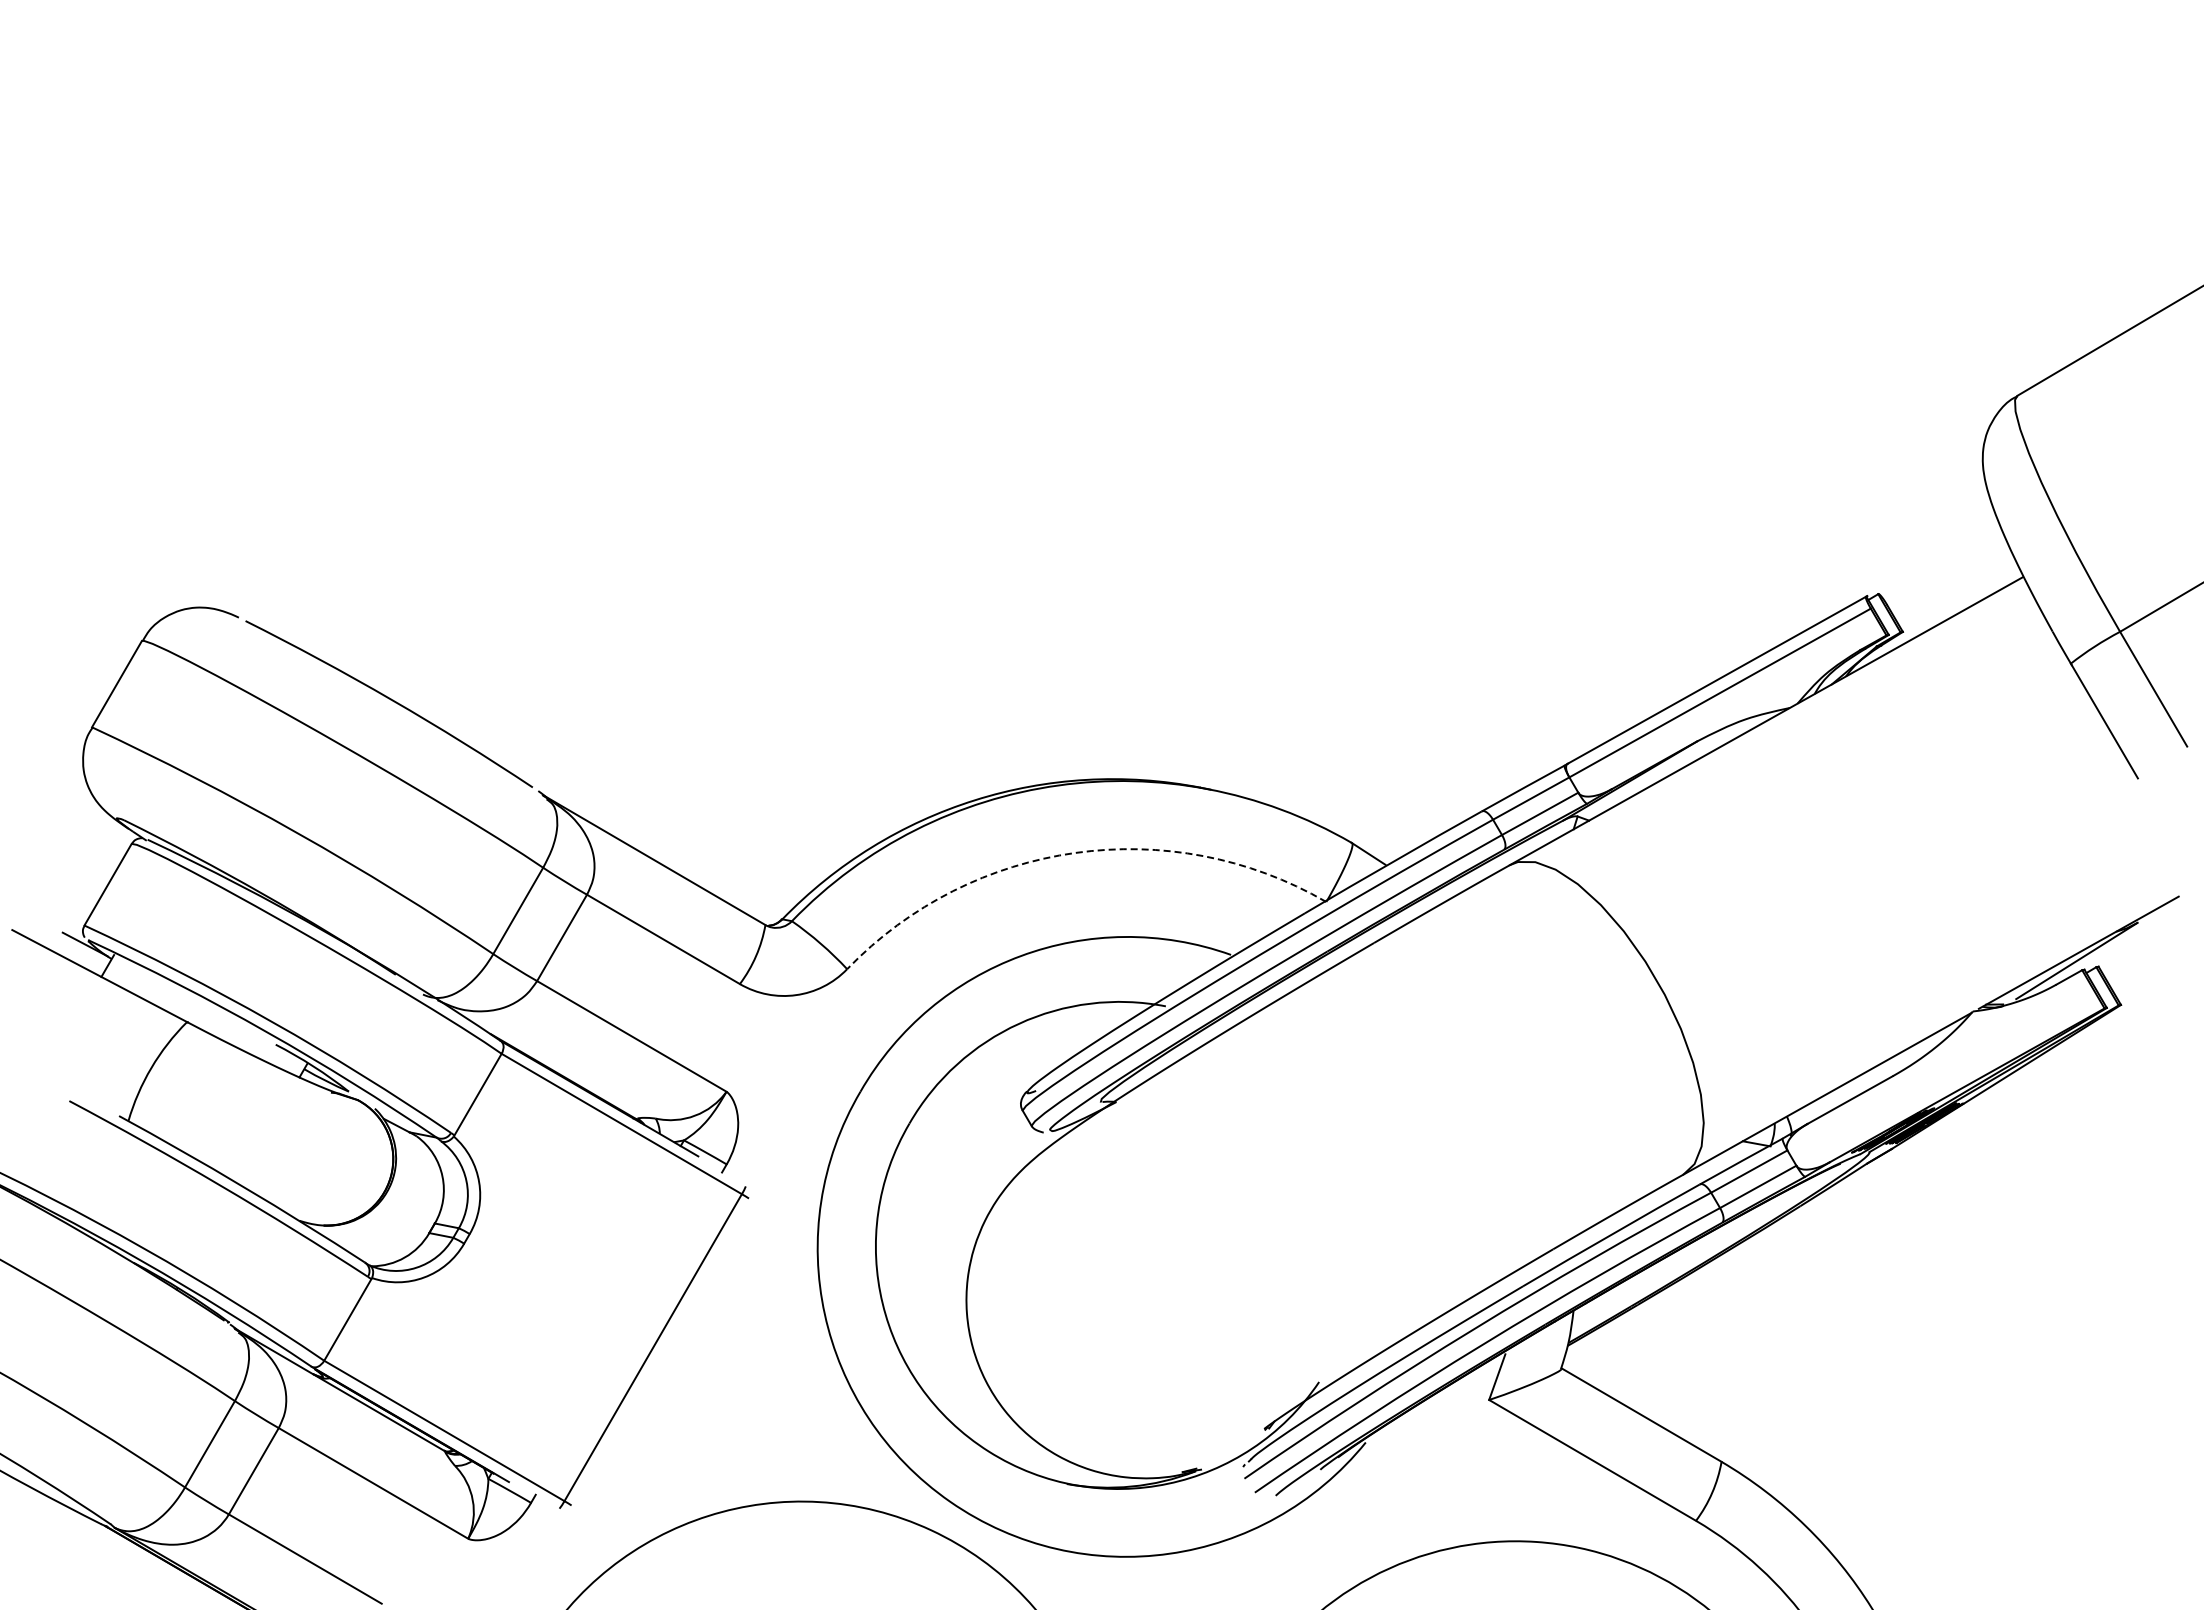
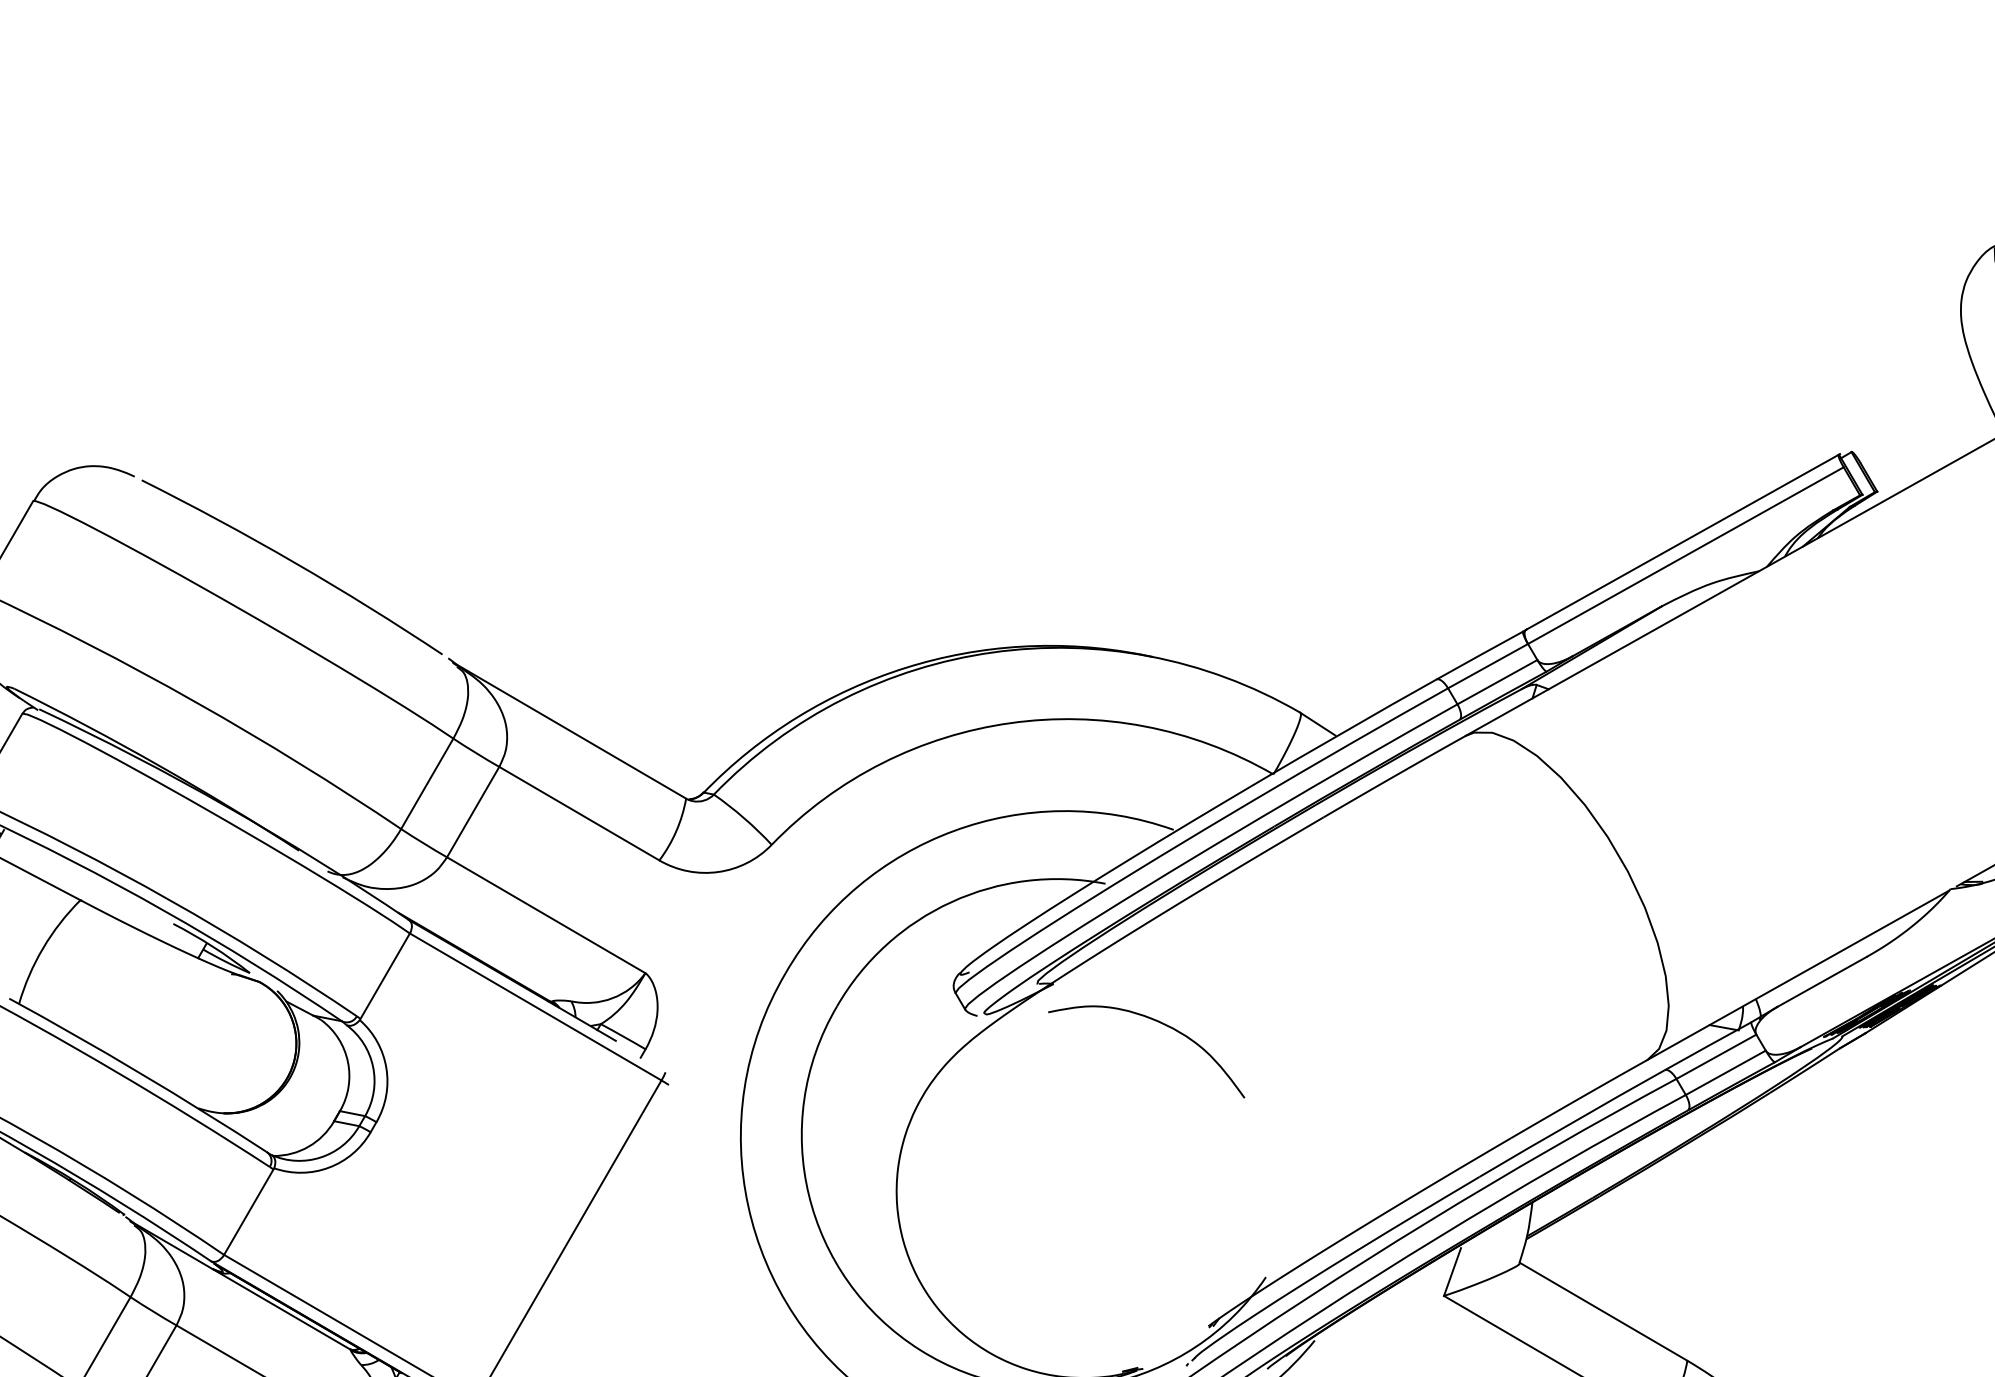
arc: (1075, 852) -> (1010, 722), dashed -> solid
curve: (1219, 1140) -> (1161, 1024), added

